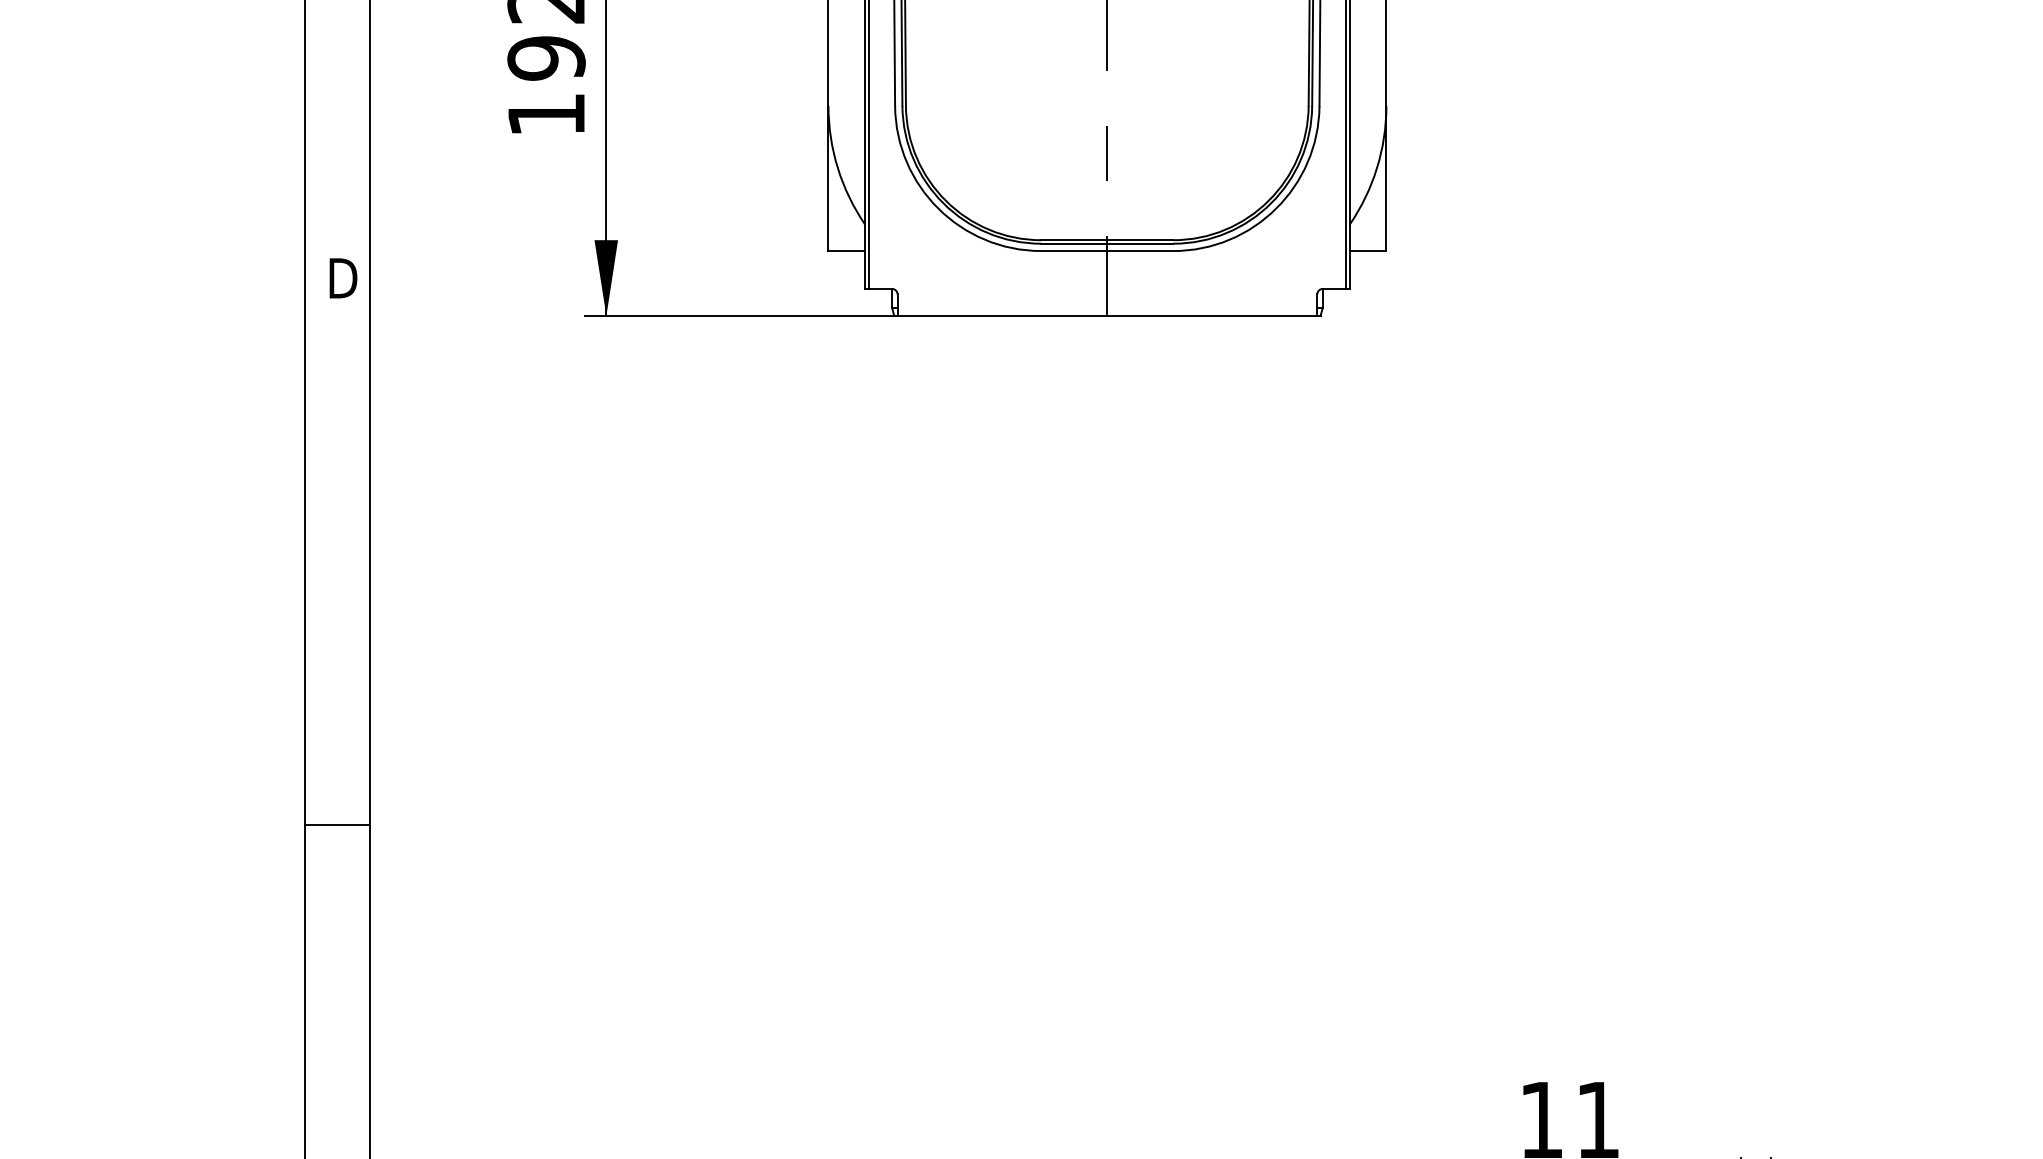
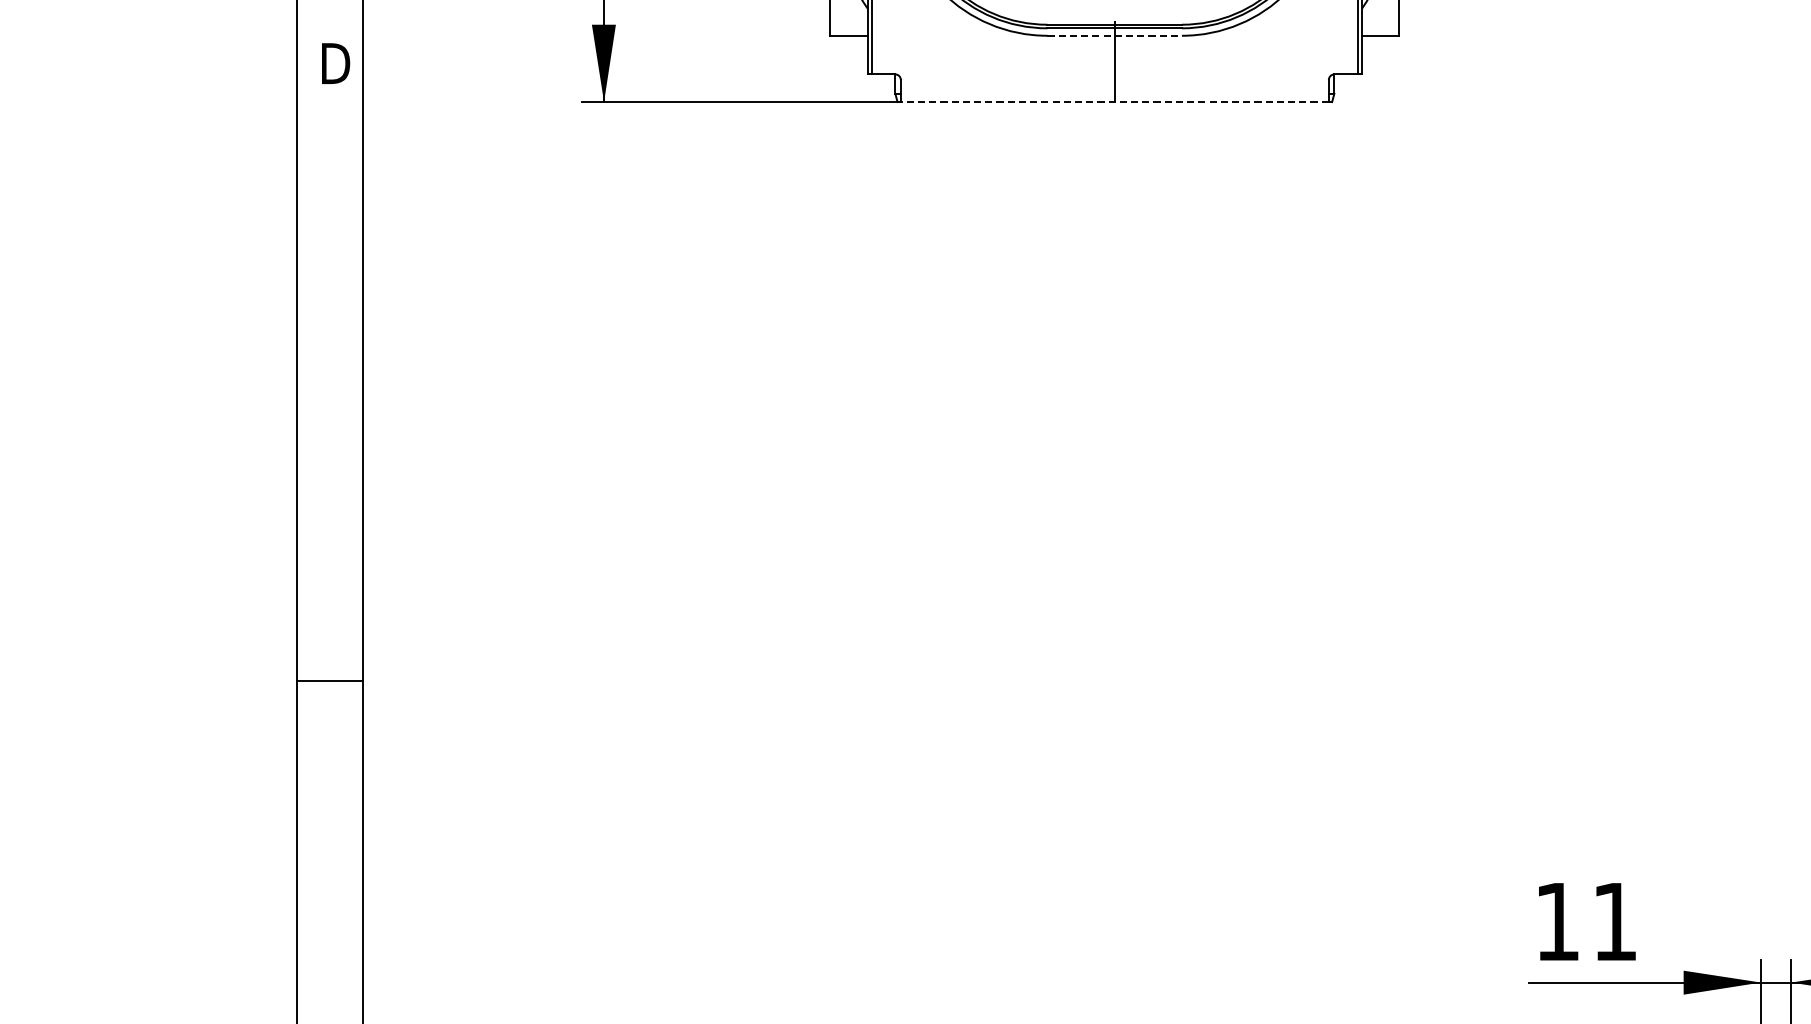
line: (1107, 251) -> (1114, 36), solid -> dashed
line: (1107, 316) -> (1114, 102), solid -> dashed
line: (337, 824) -> (329, 680), moved

